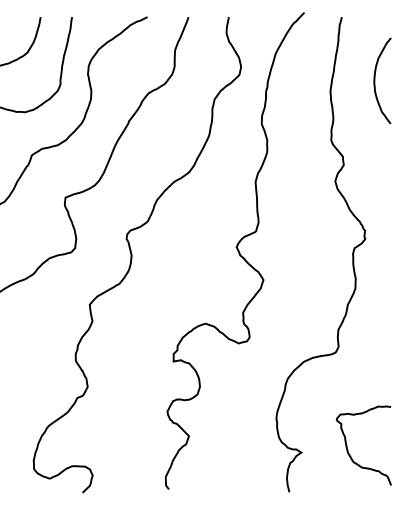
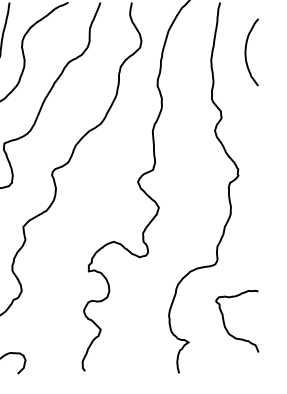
curve: (348, 449) -> (225, 324), moved

